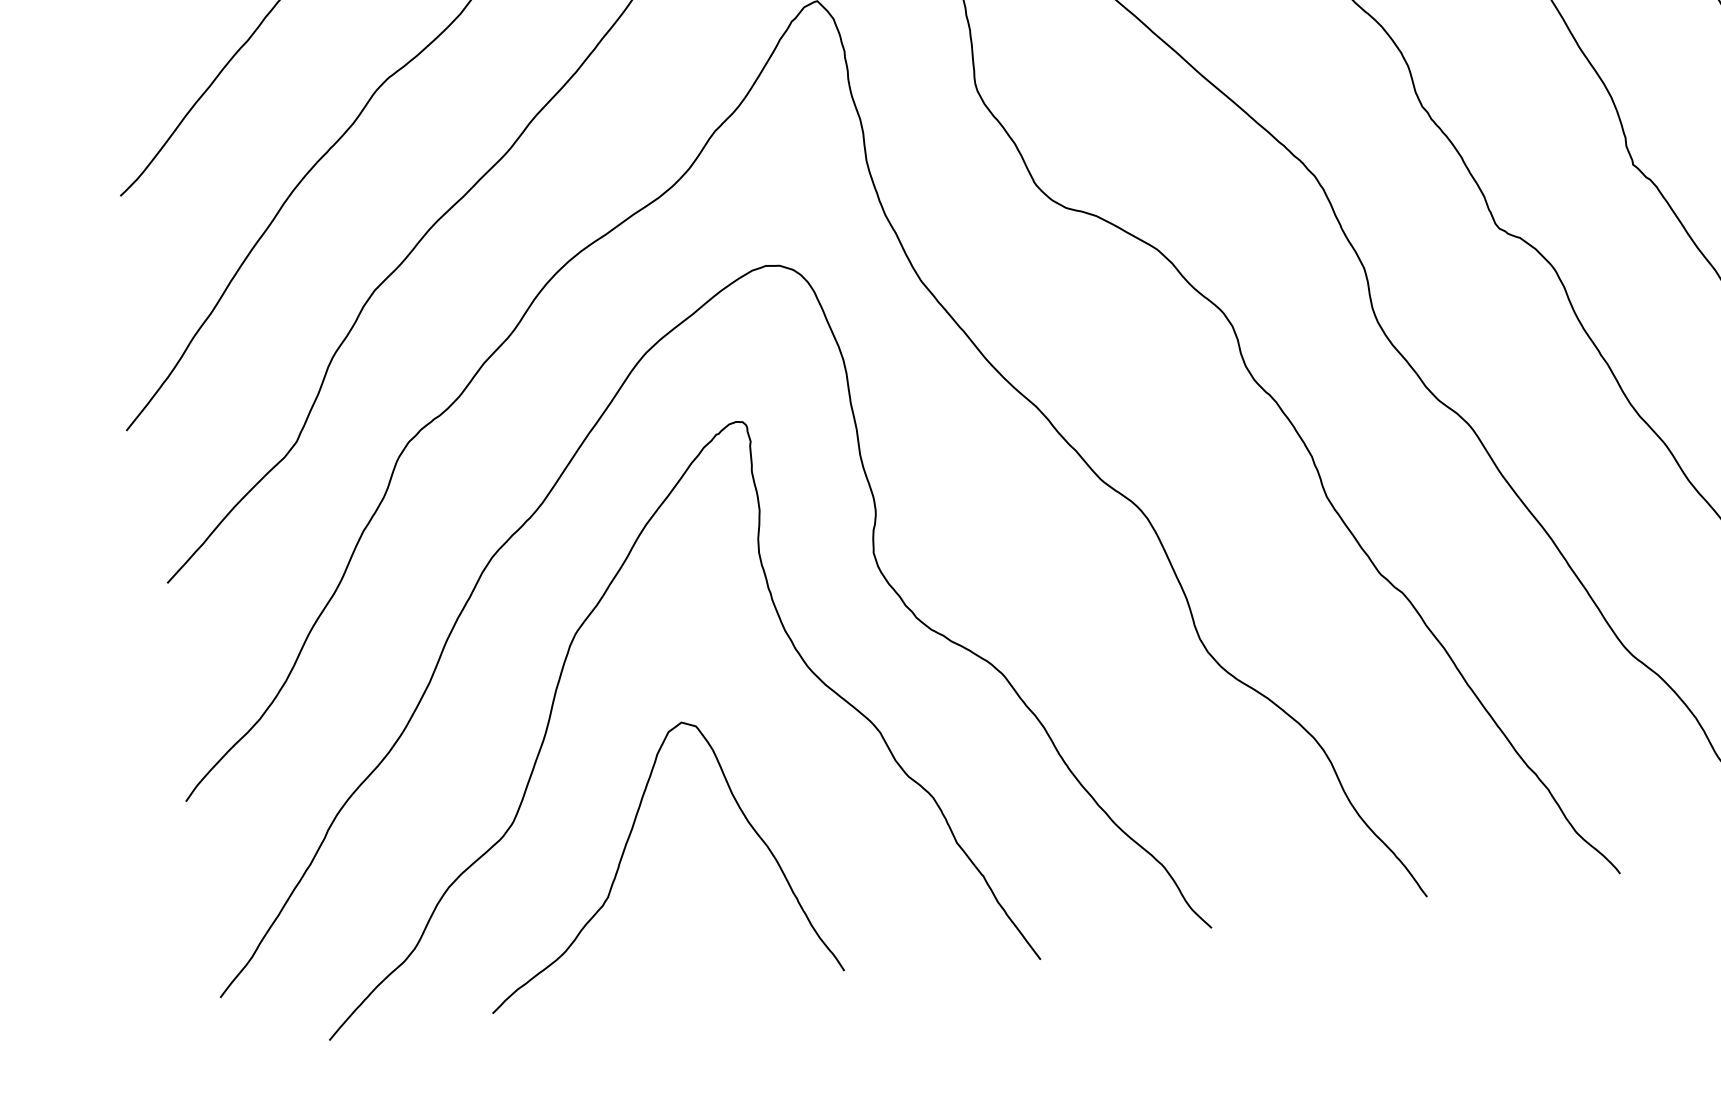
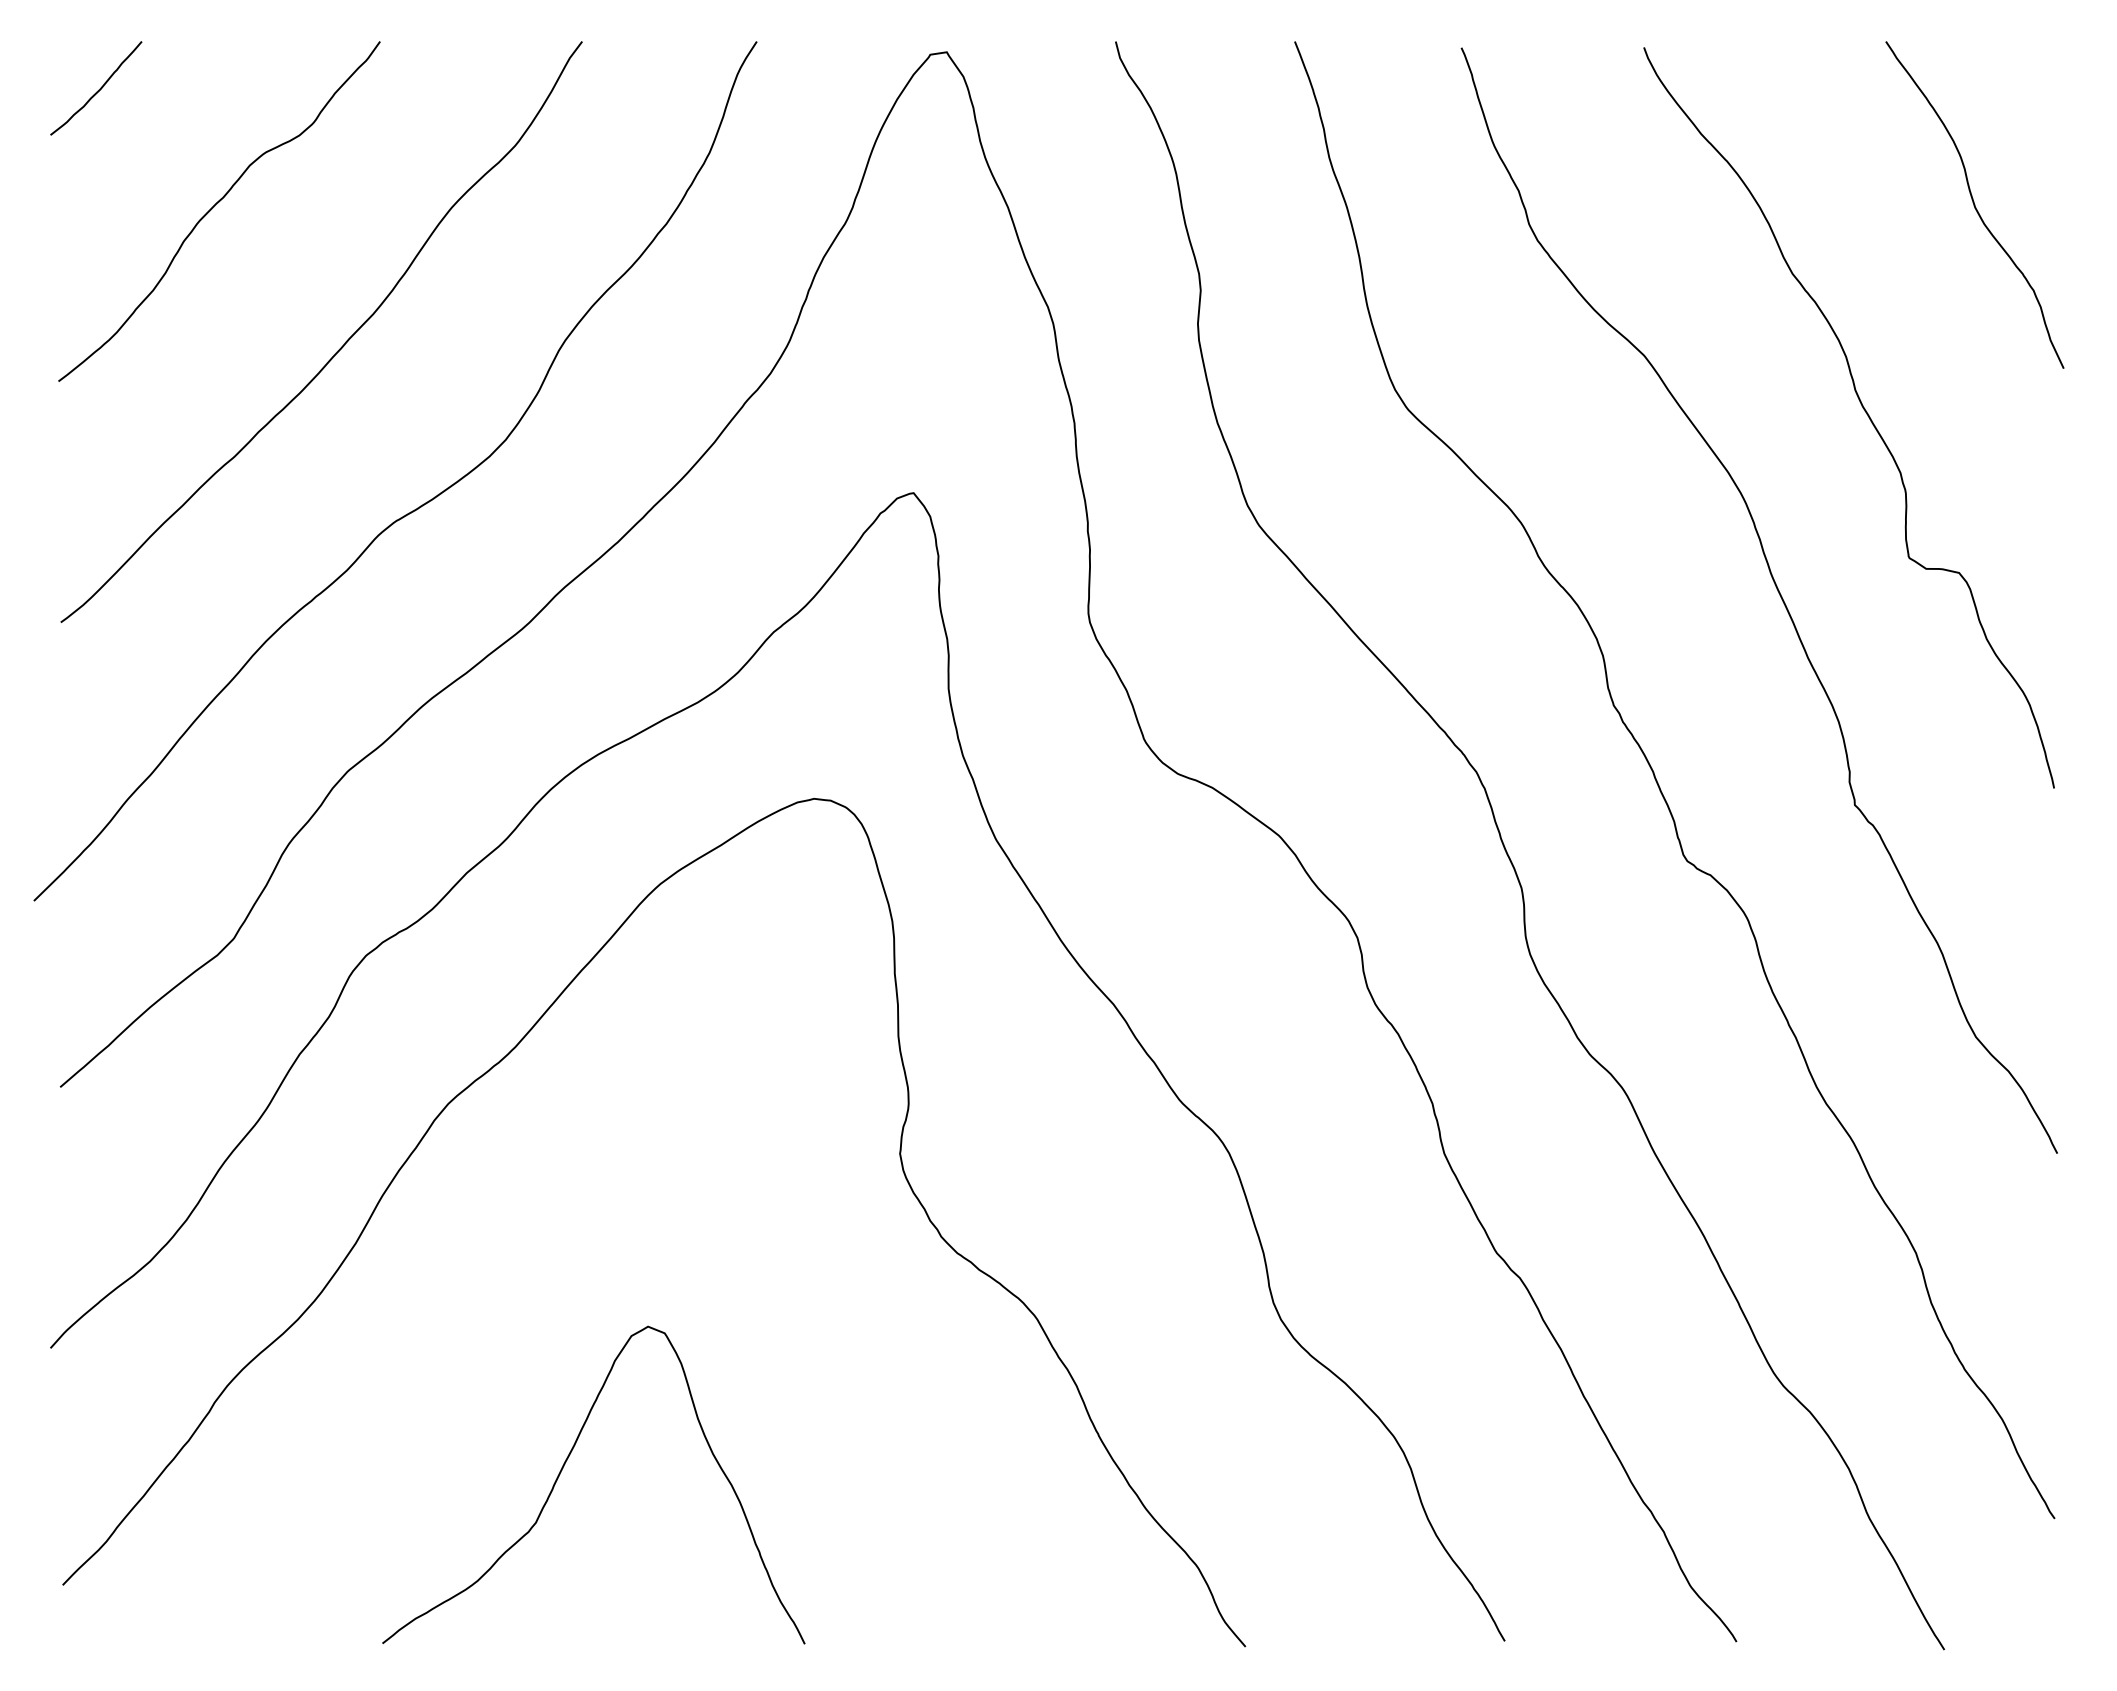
curve: (555, 698) -> (502, 1279), removed

